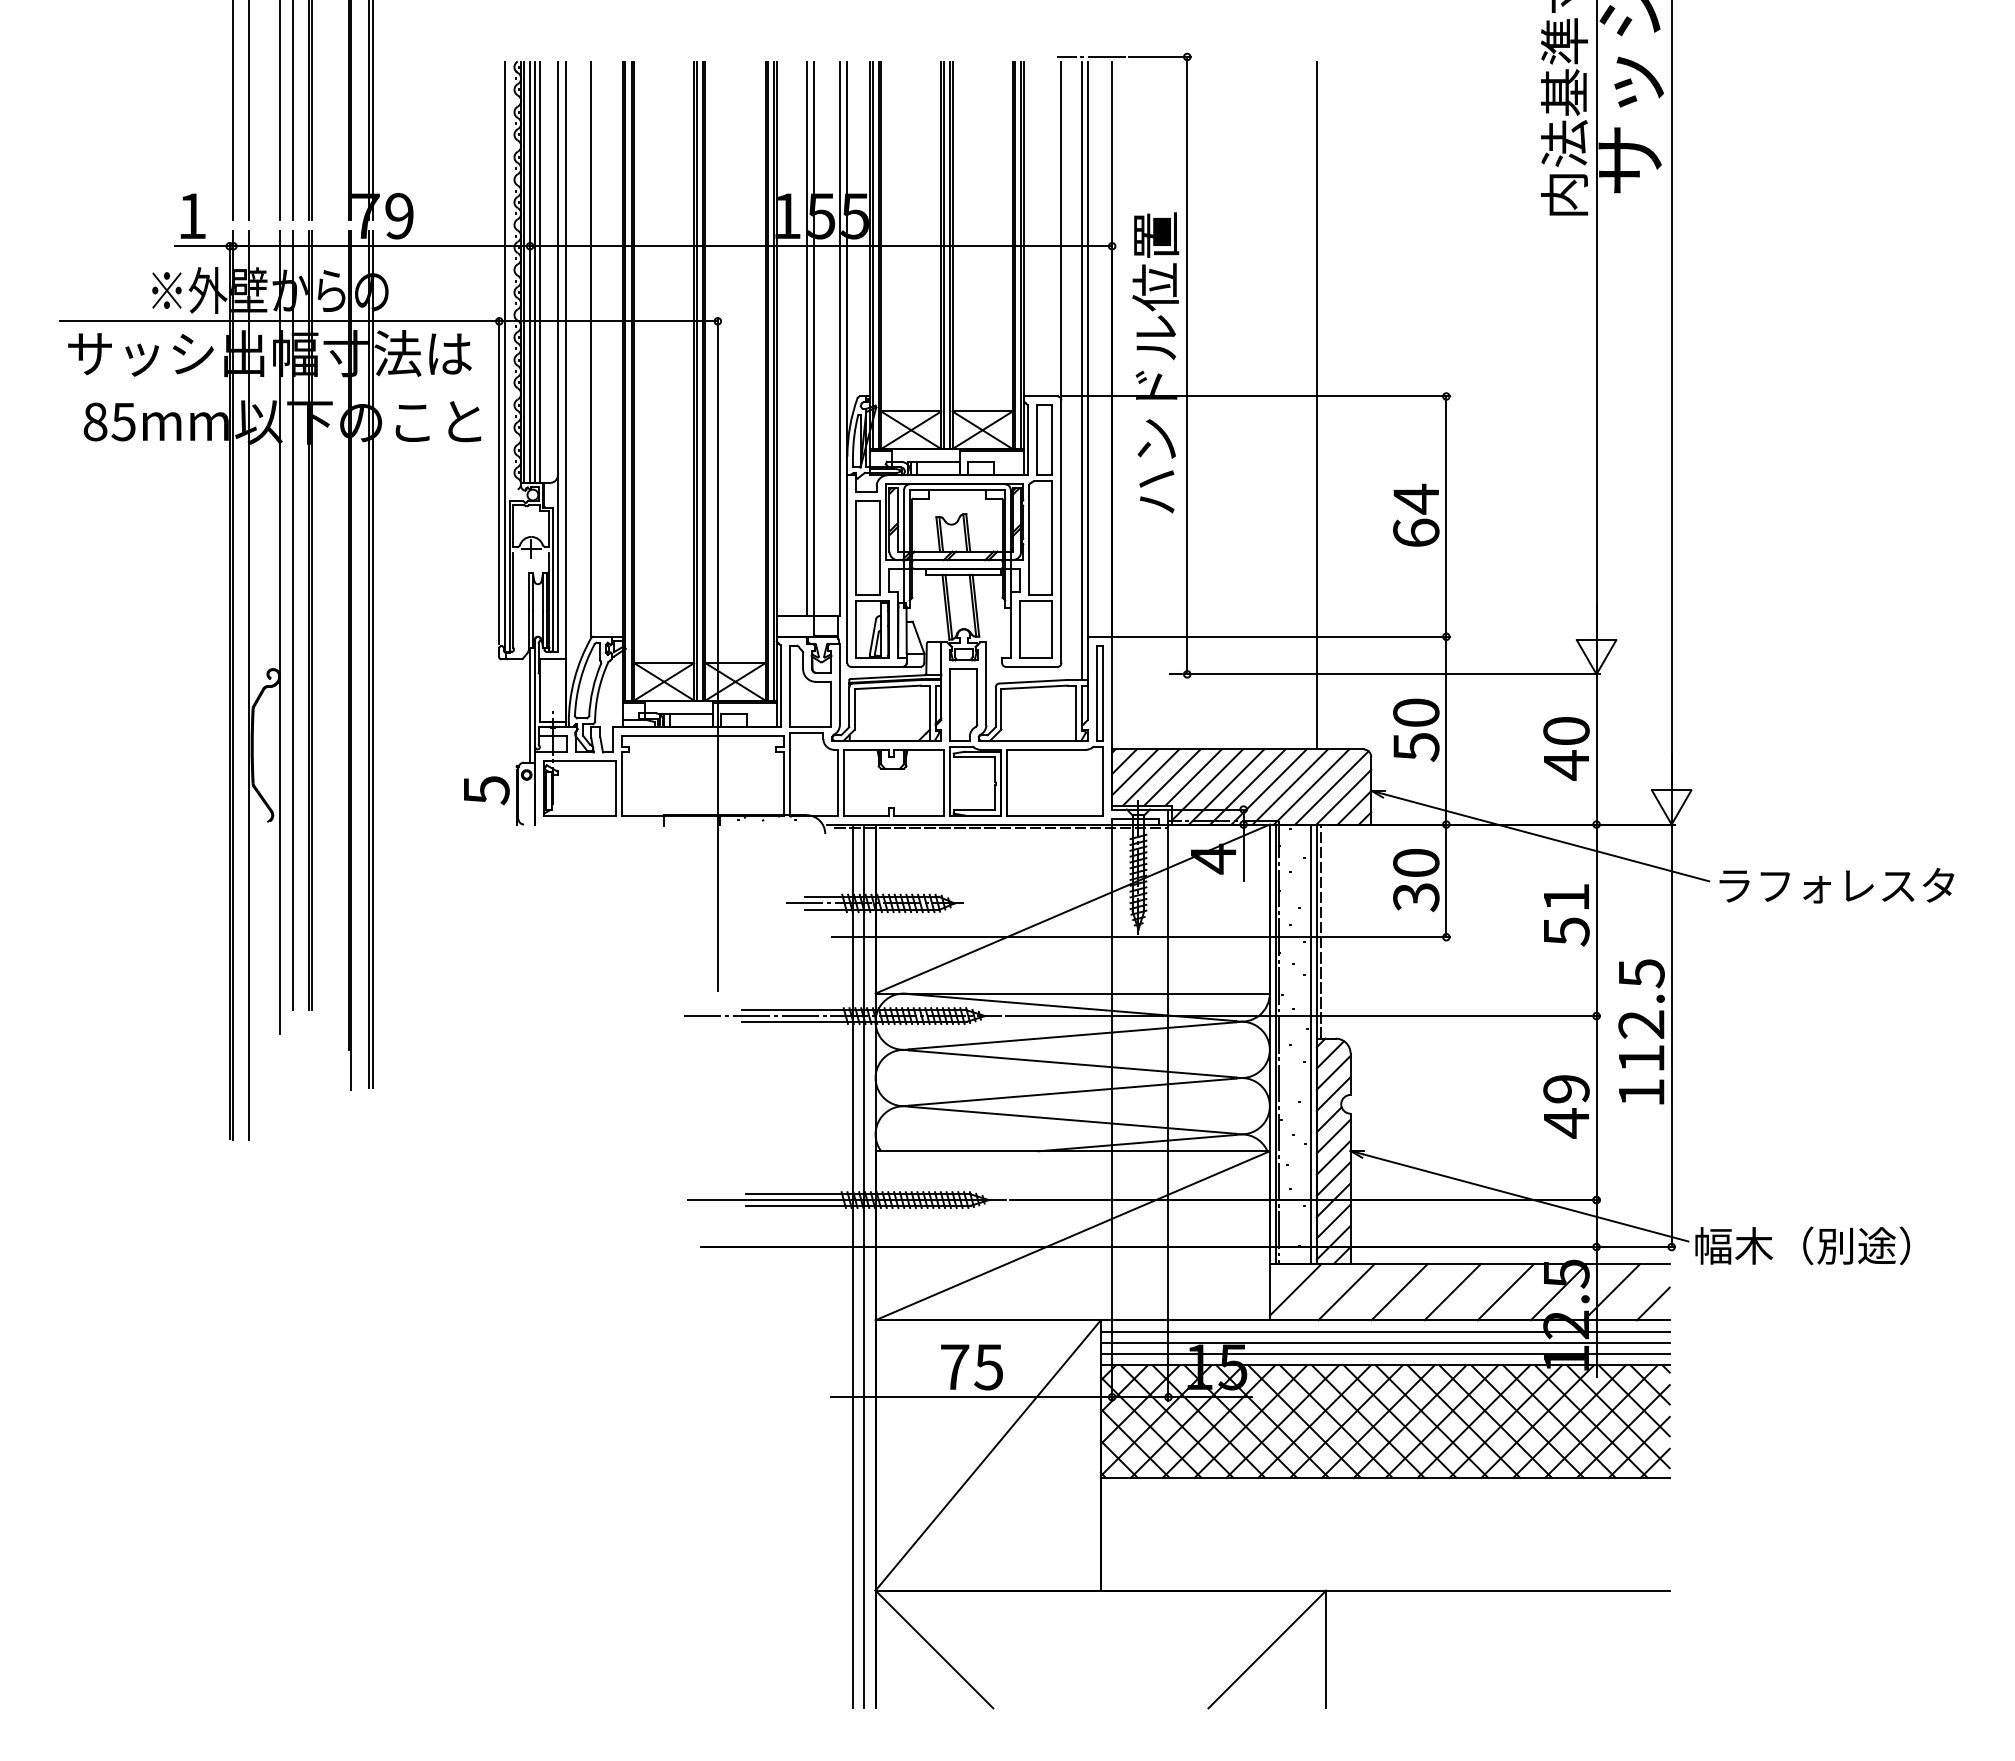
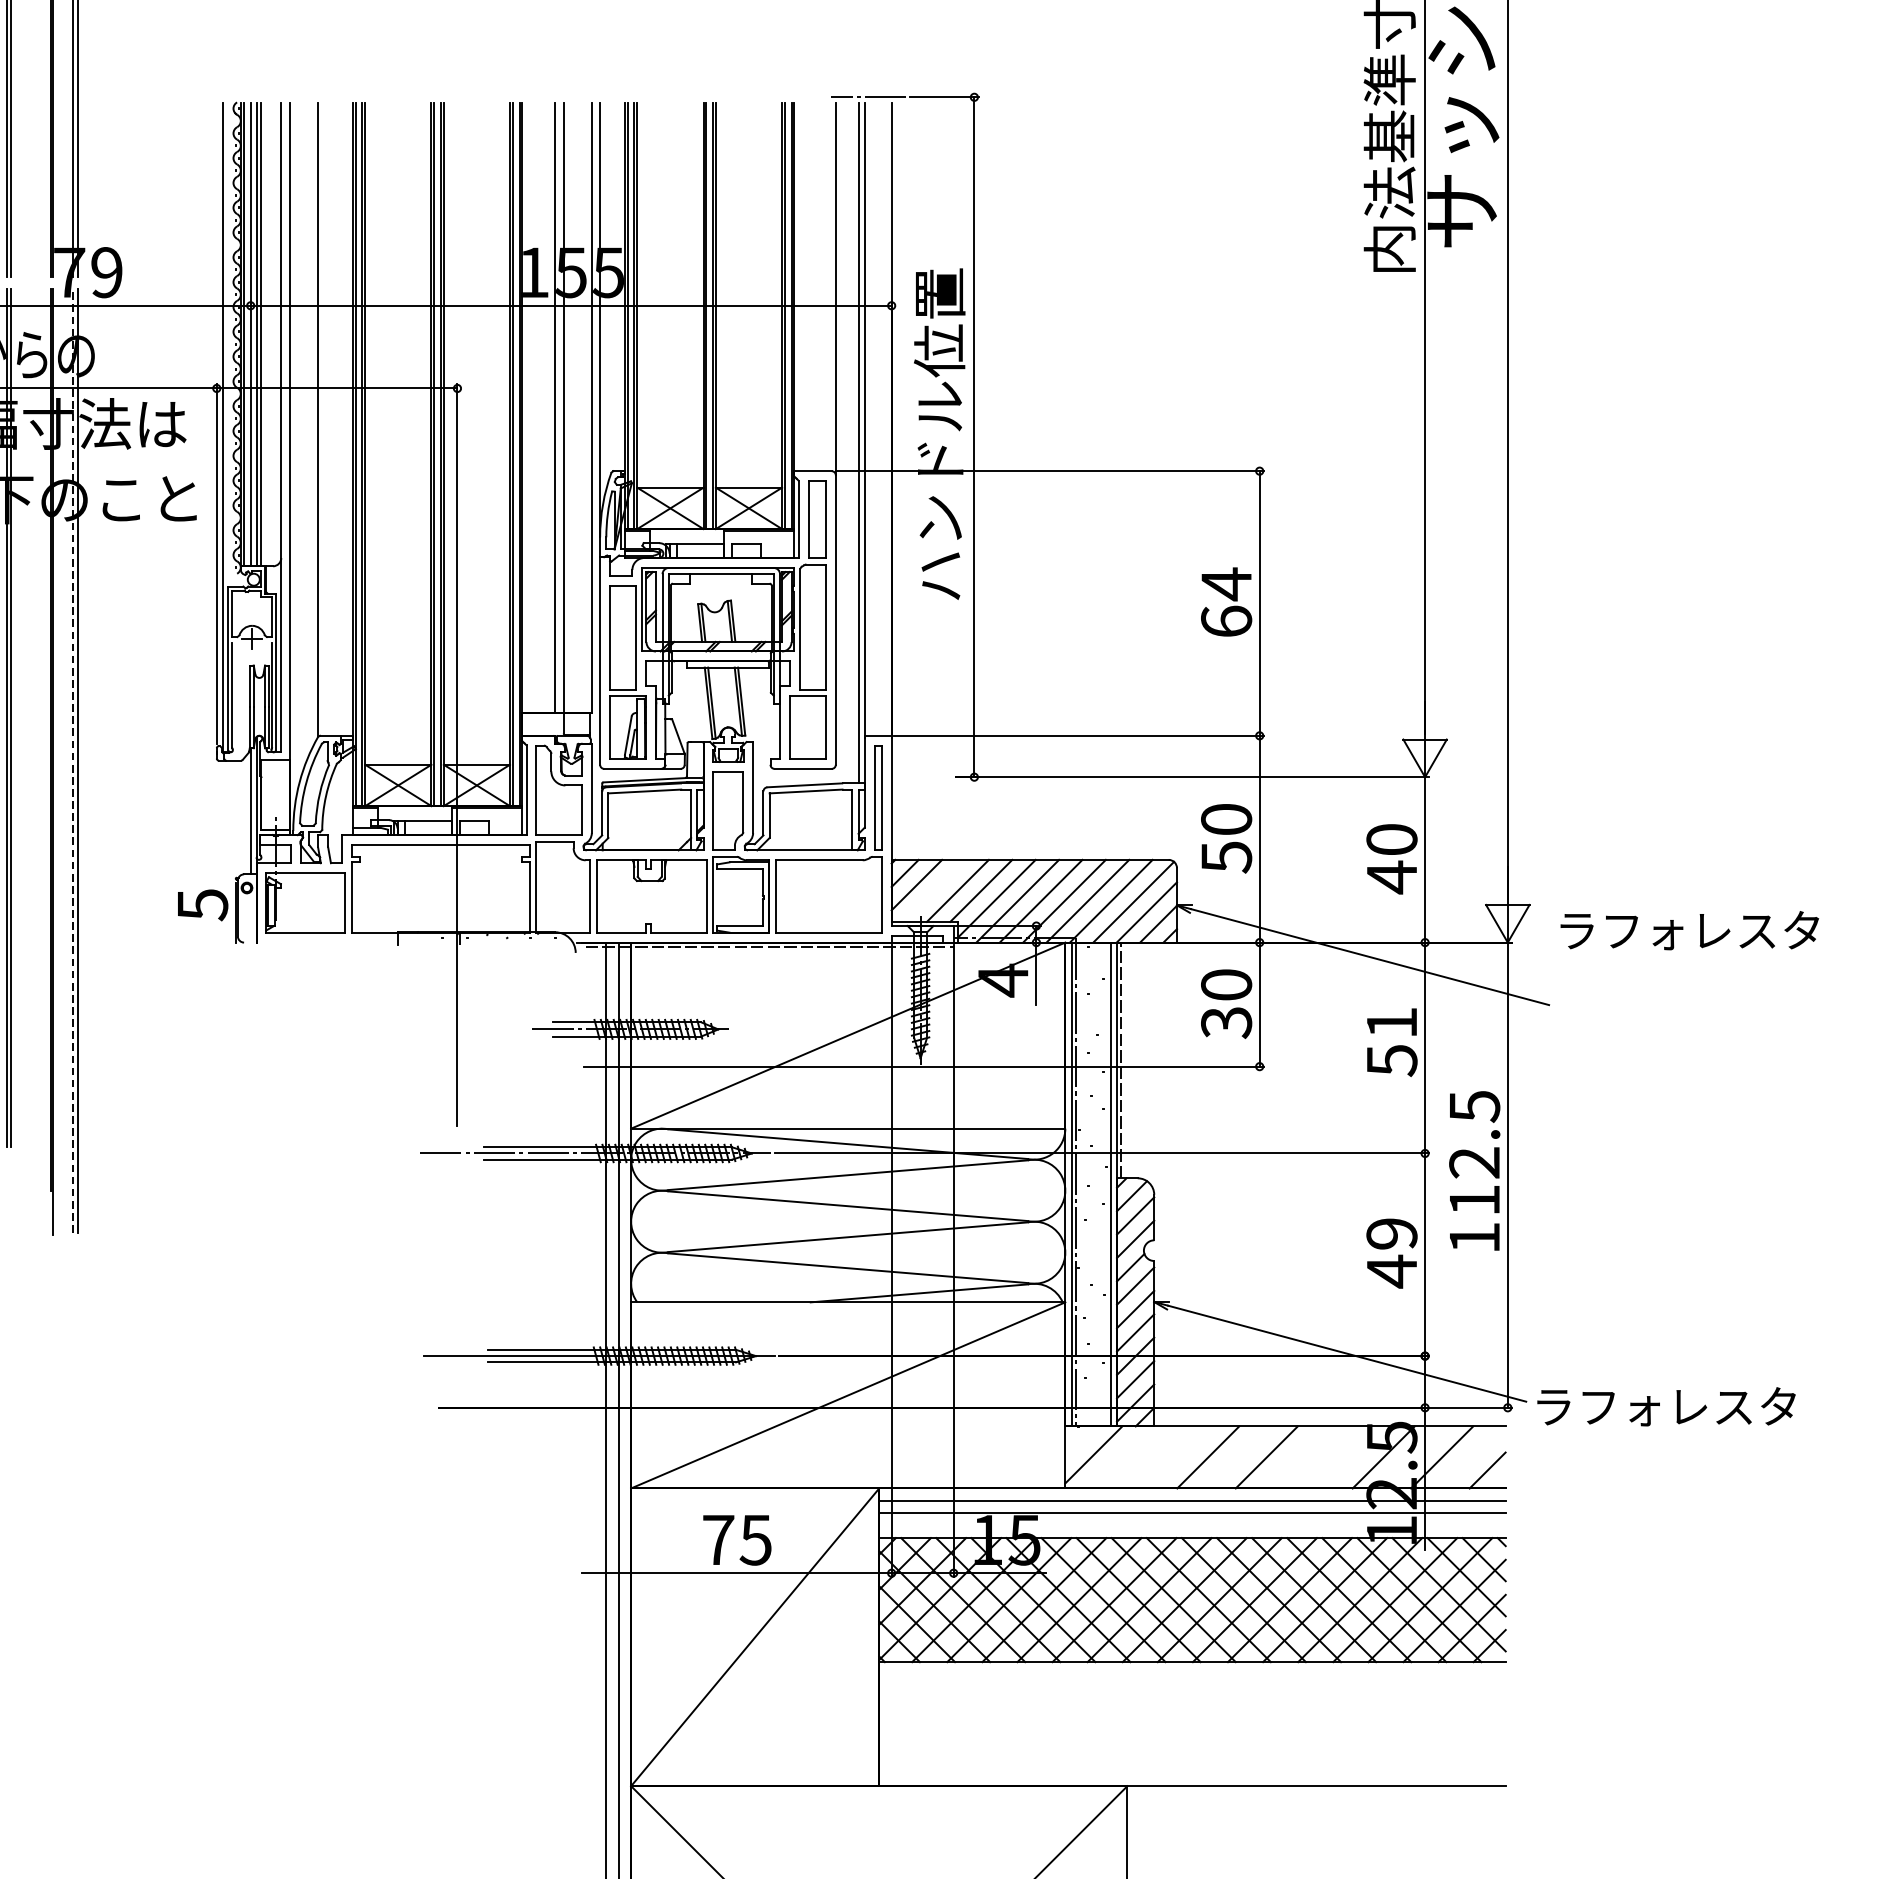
line: (1316, 405) -> (1116, 481), removed
line: (368, 659) -> (72, 760), solid -> dashed
line: (1150, 777) -> (933, 890), removed
text: (1836, 885) -> (1689, 930), moved
text: (1814, 1245) -> (1665, 1406), 幅木（別途） -> ラフォレスタ
line: (1346, 1291) -> (1149, 1456), removed
line: (1505, 1292) -> (1324, 1457), removed
line: (1384, 1354) -> (1191, 1526), removed

